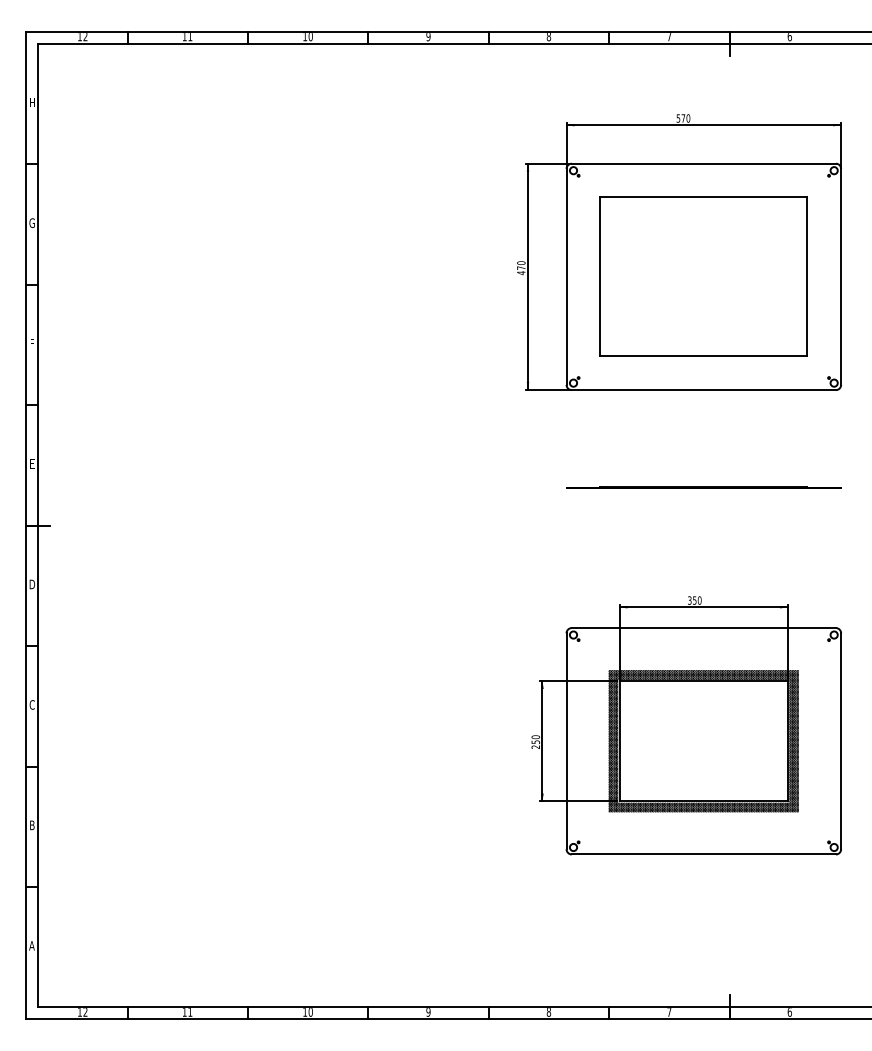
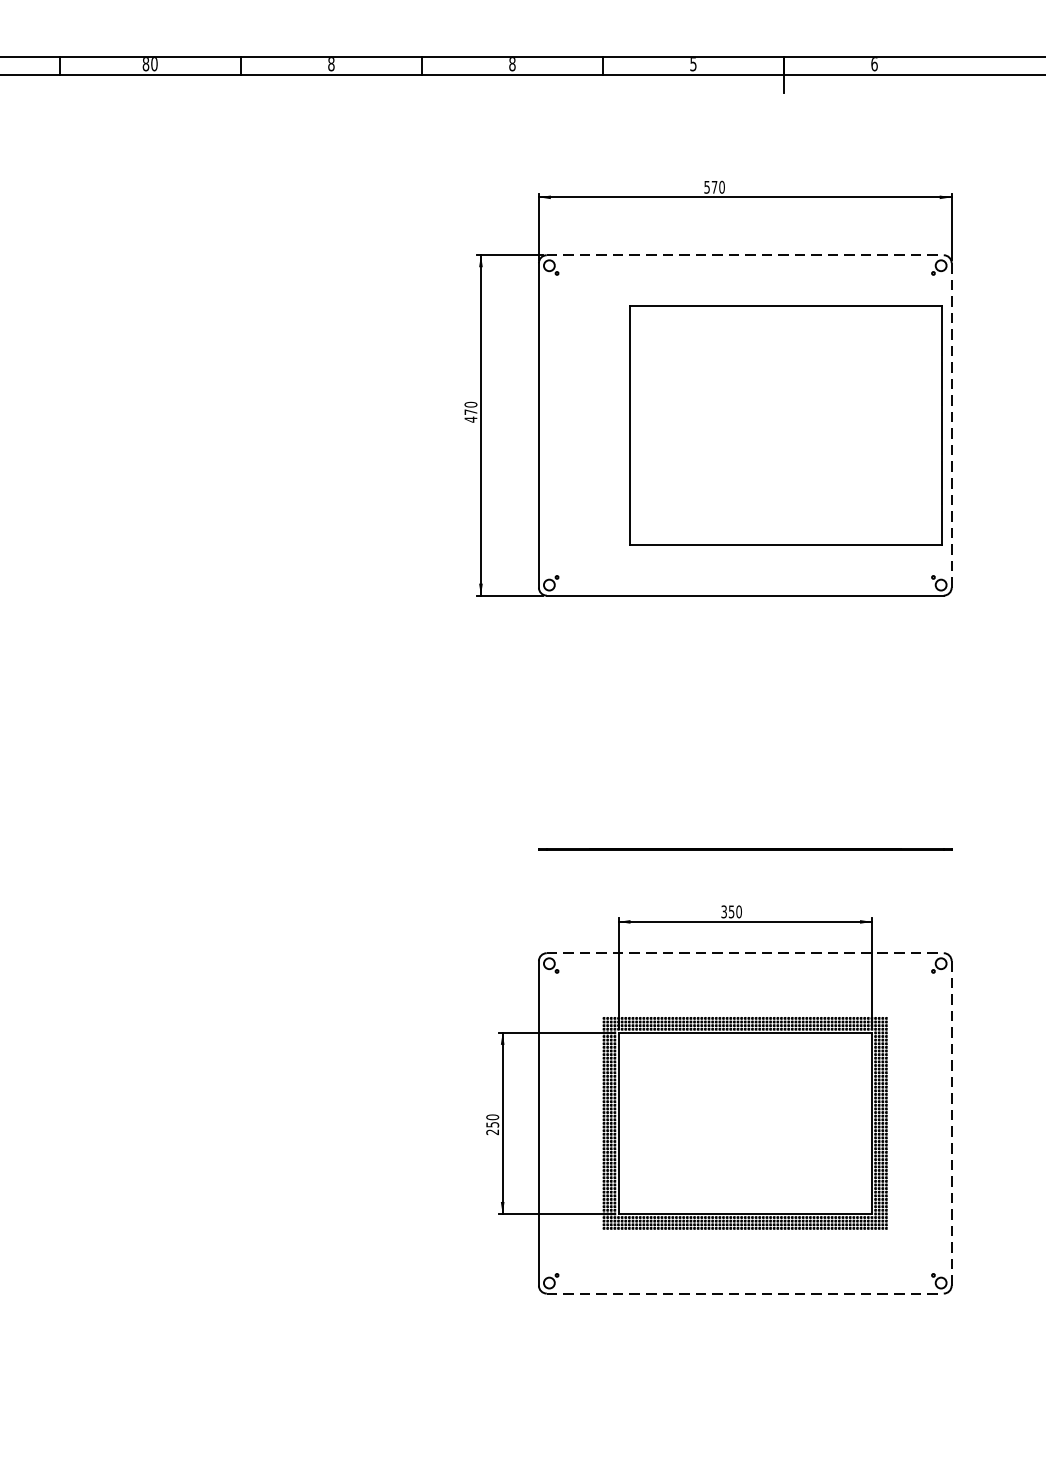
text: (305, 37) -> (146, 65), 10 -> 80
text: (428, 37) -> (331, 65), 9 -> 8
text: (669, 37) -> (693, 65), 7 -> 5
line: (704, 163) -> (746, 254), solid -> dashed
part: (703, 276) -> (785, 424), moved
line: (841, 276) -> (952, 424), solid -> dashed
line: (703, 487) -> (744, 848), moved
line: (704, 628) -> (746, 953), solid -> dashed
line: (841, 741) -> (952, 1123), solid -> dashed
line: (704, 854) -> (746, 1293), solid -> dashed

